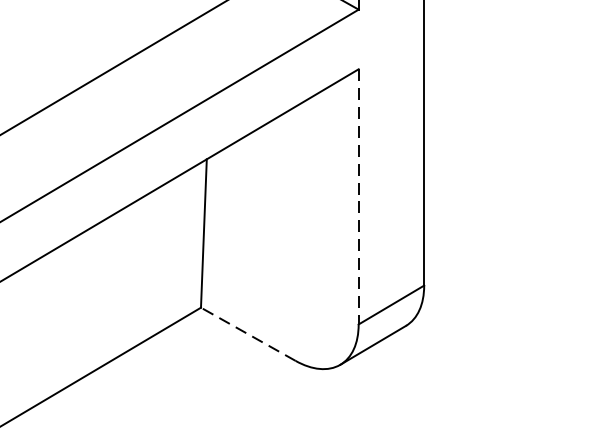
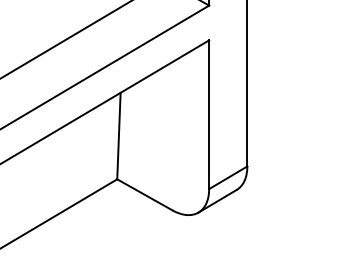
line: (359, 198) -> (209, 115), dashed -> solid
line: (247, 333) -> (144, 194), dashed -> solid

